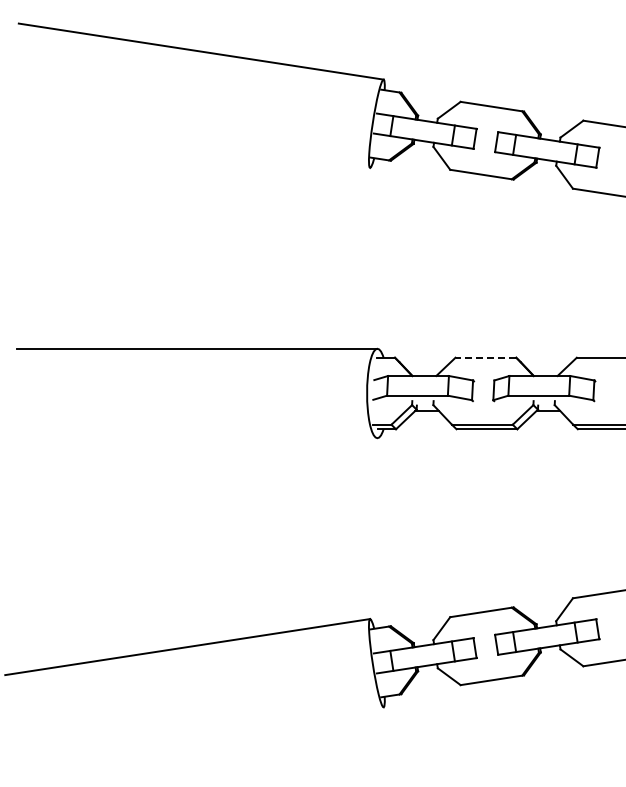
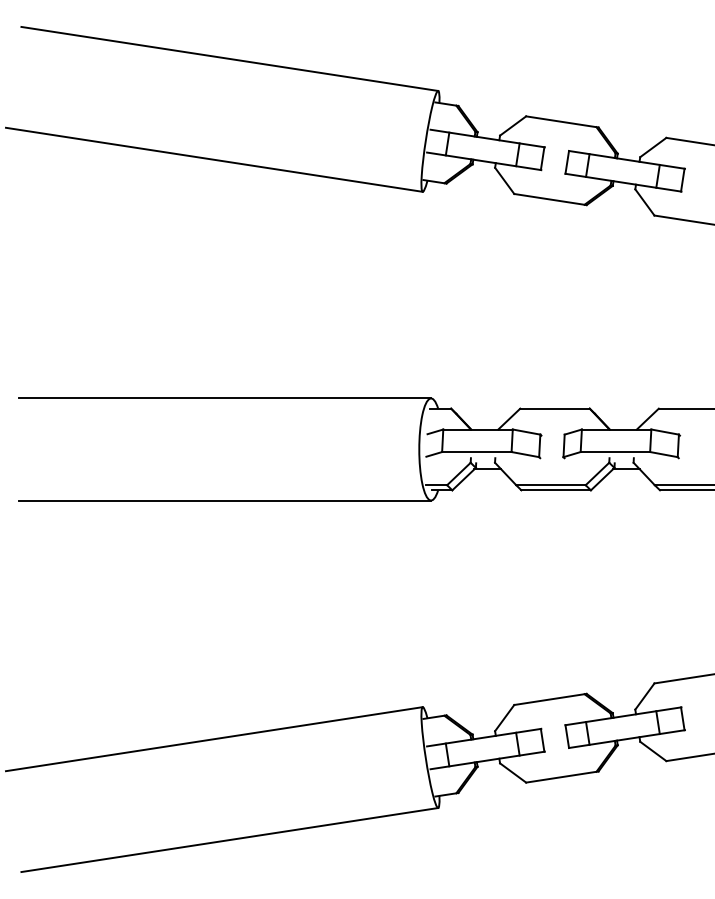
line: (187, 139) -> (214, 159), added
line: (485, 357) -> (554, 408), dashed -> solid
line: (196, 438) -> (224, 500), added
line: (200, 735) -> (228, 840), added

